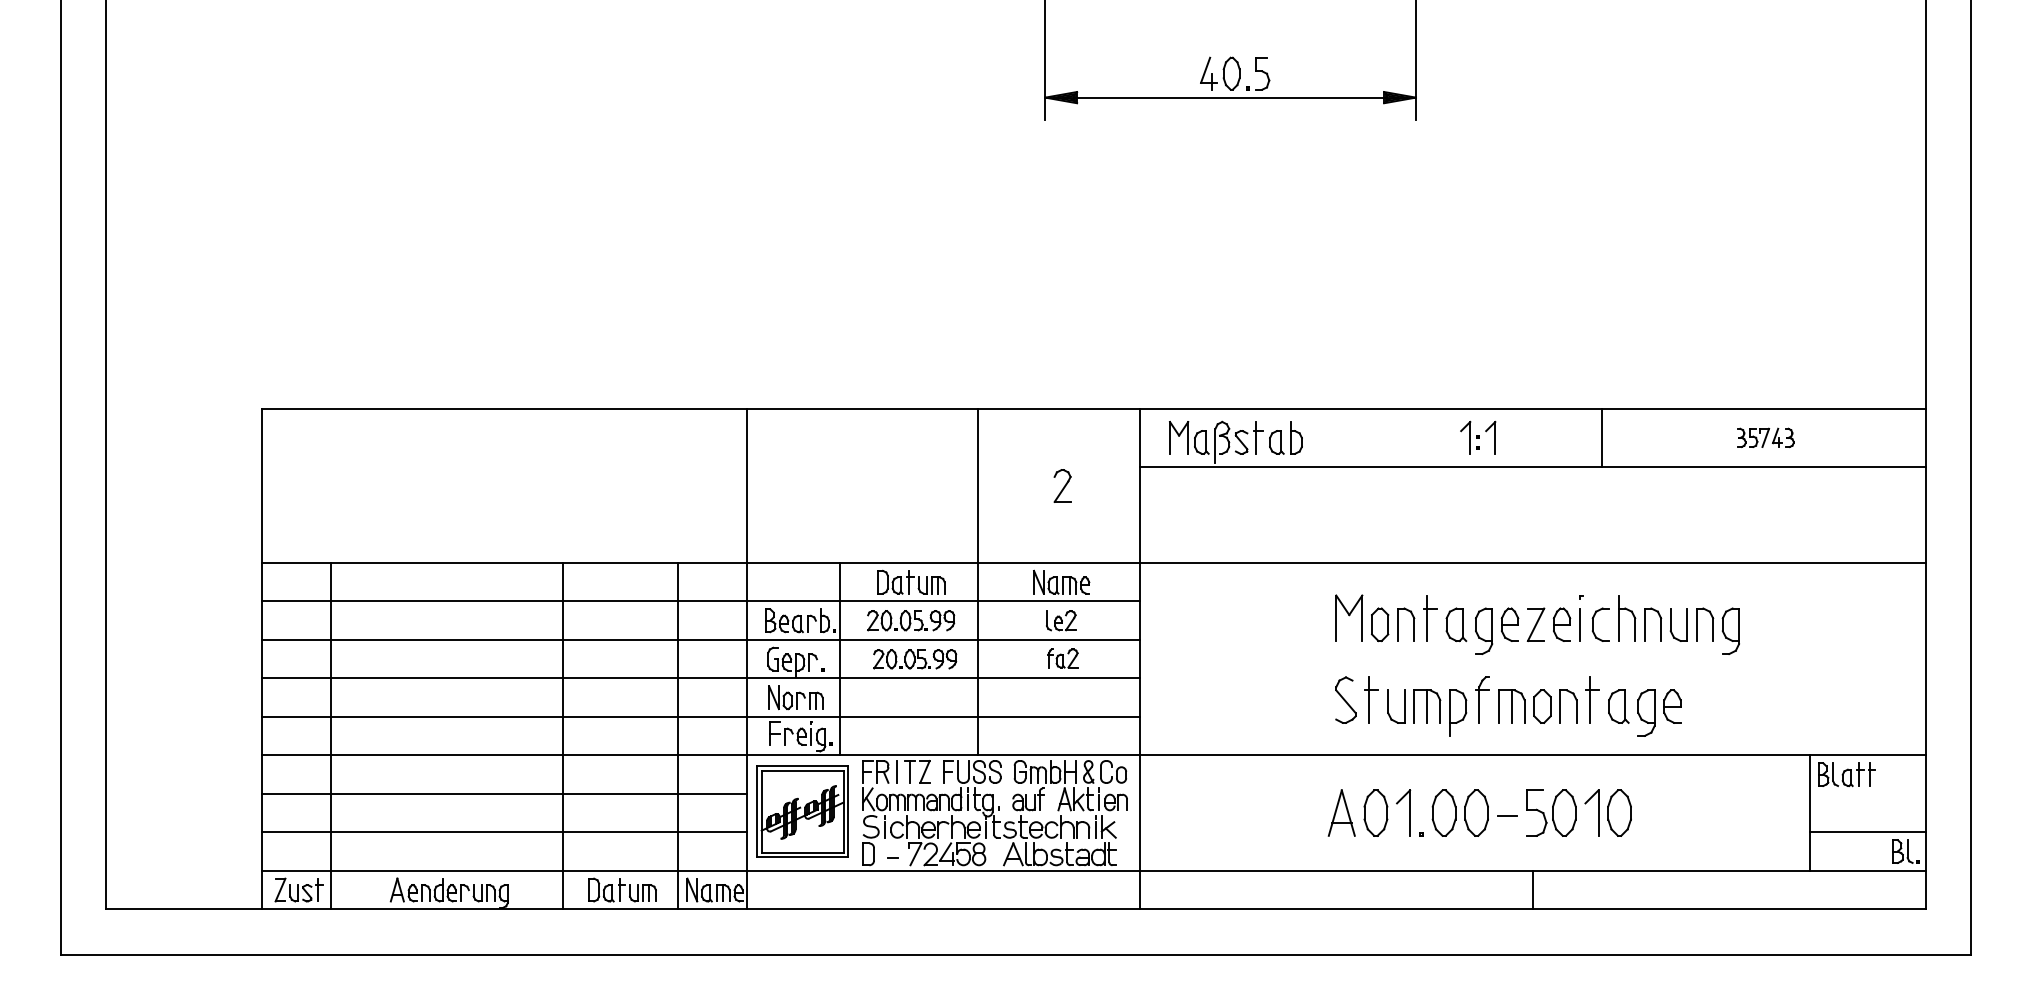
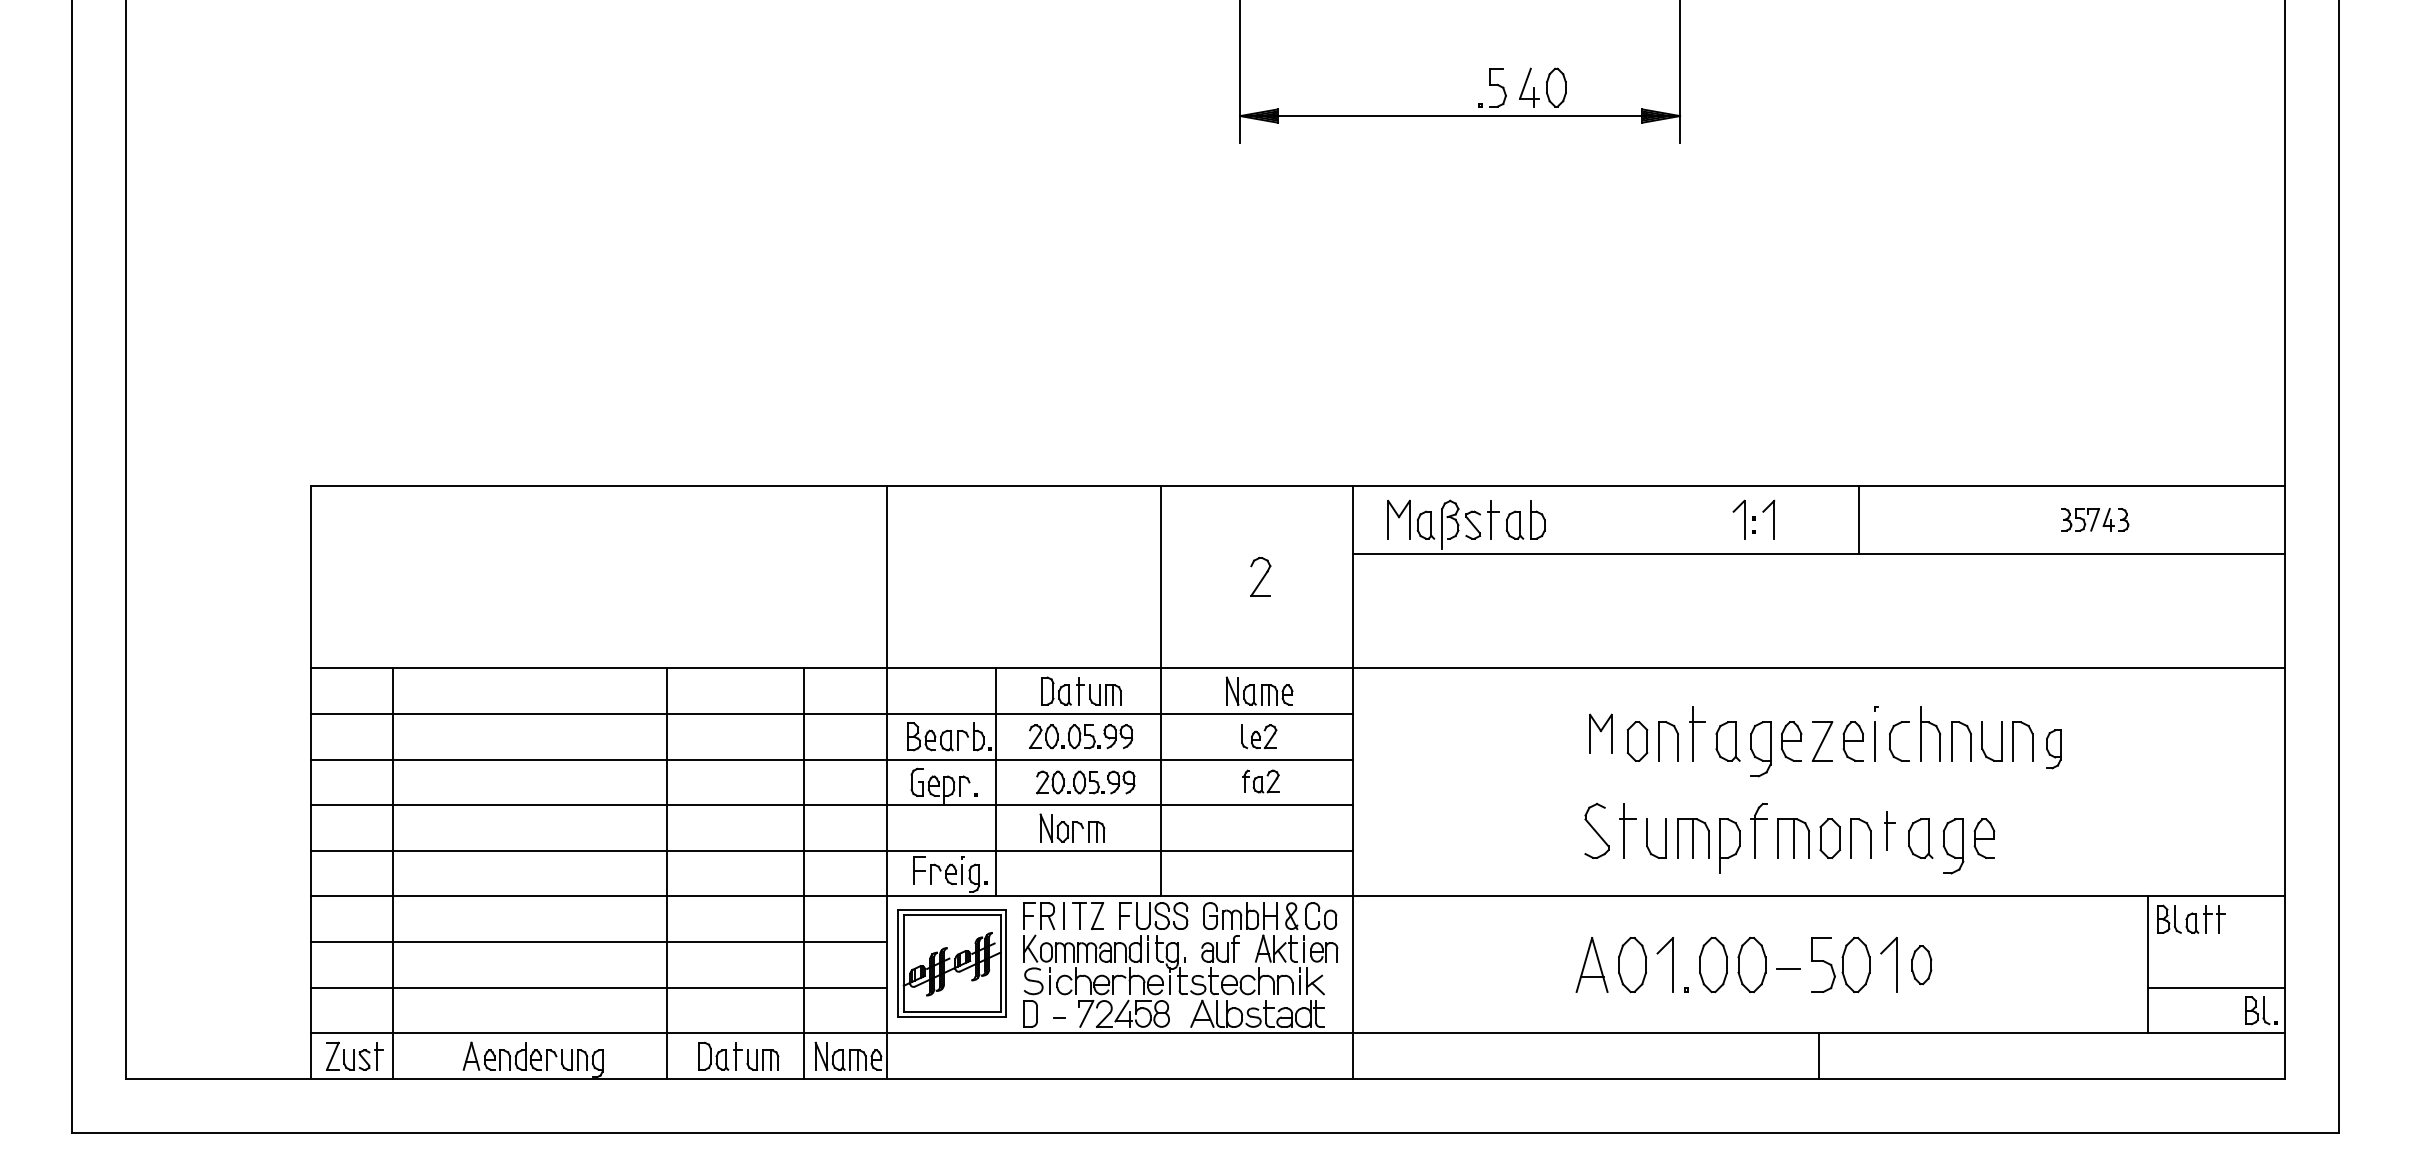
part: (1219, 73) -> (1542, 87), moved
line: (1601, 437) -> (1858, 519), moved
part: (1348, 617) -> (1600, 733), size x0.7
part: (1730, 631) -> (2053, 749), size x0.7
part: (796, 697) -> (1072, 827), moved
part: (1592, 699) -> (1889, 830), size x0.7
part: (1619, 813) -> (1921, 965), size x0.7

